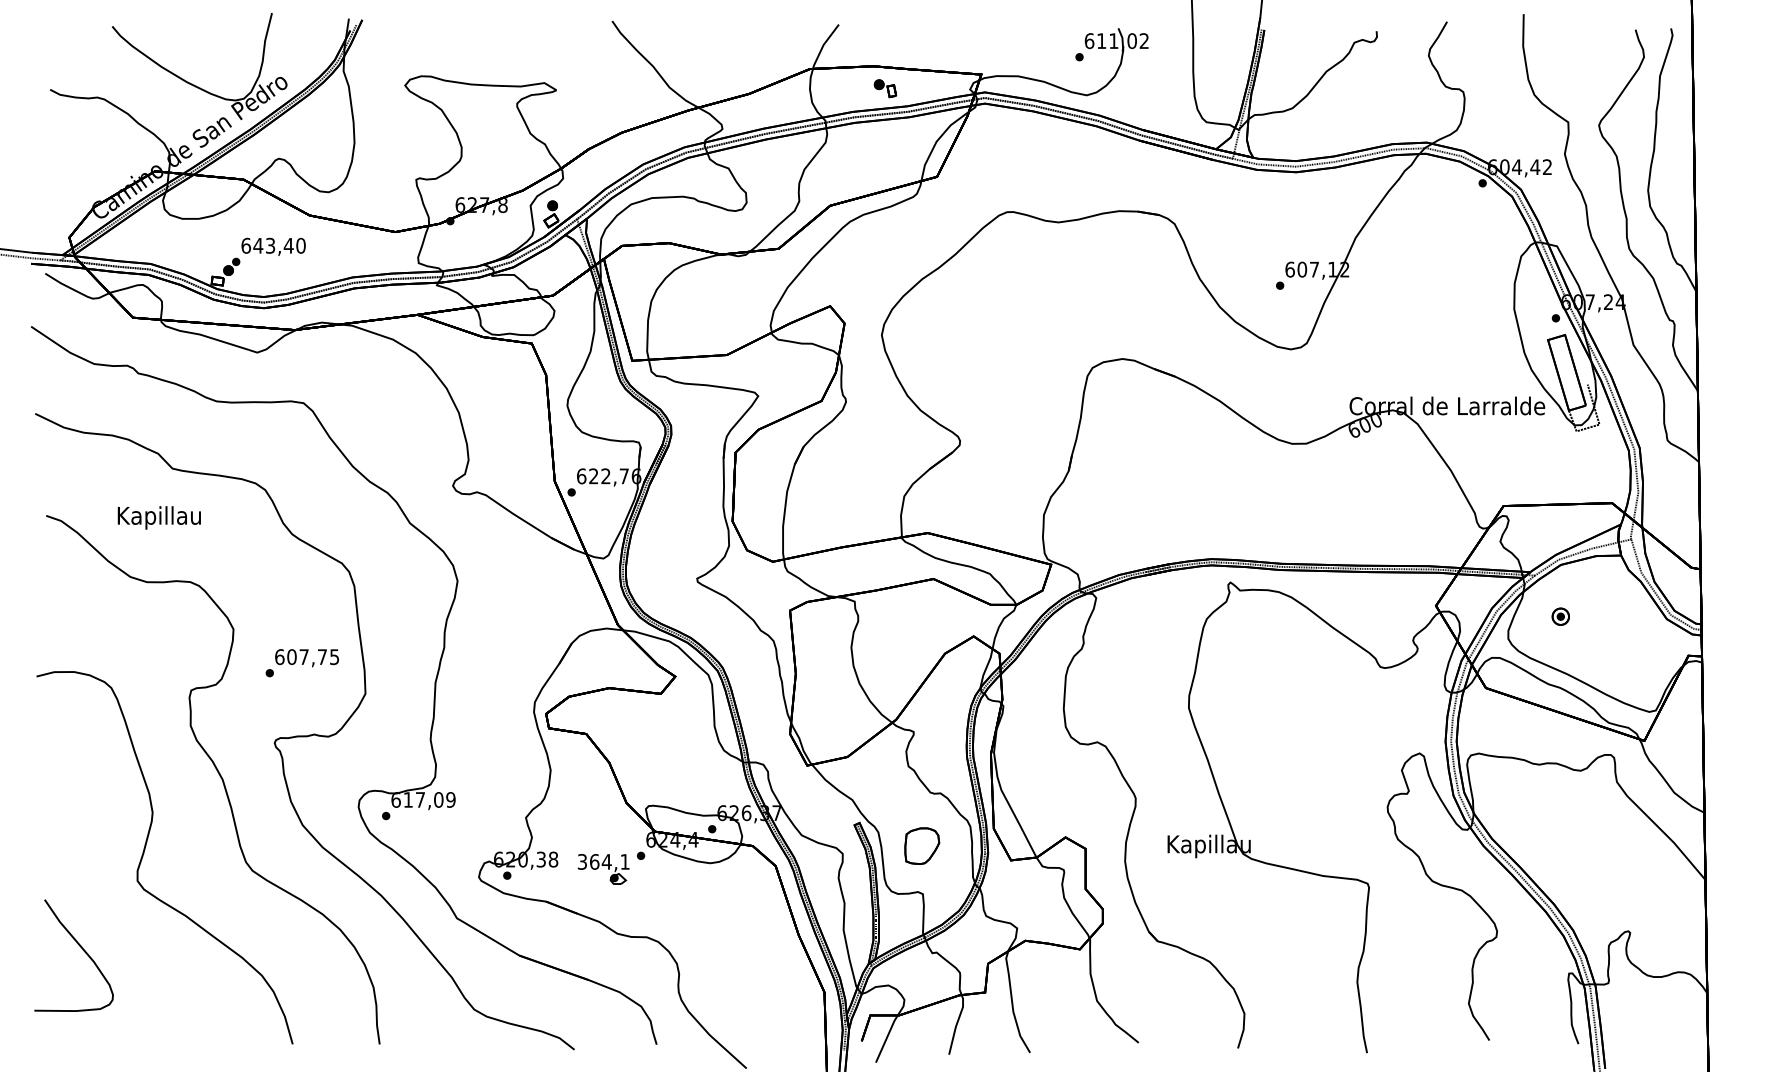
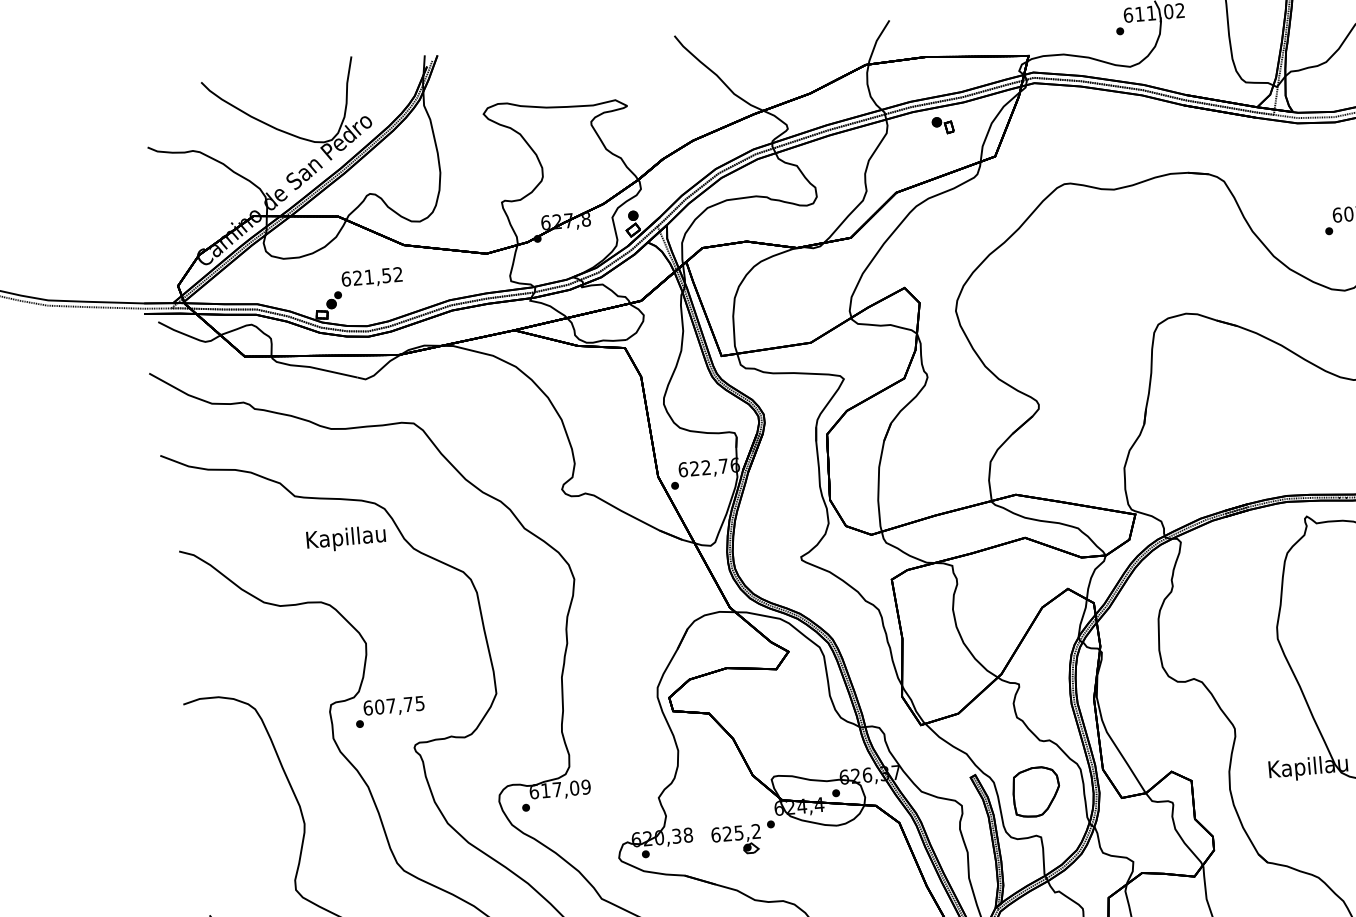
part: (885, 88) -> (943, 125), moved
text: (279, 245) -> (377, 276), 643,40 -> 621,52
text: (158, 517) -> (345, 538), moved
text: (301, 663) -> (389, 712), moved
part: (922, 845) -> (1036, 791), size x1.43
text: (603, 861) -> (735, 832), 364,1 -> 625,2

